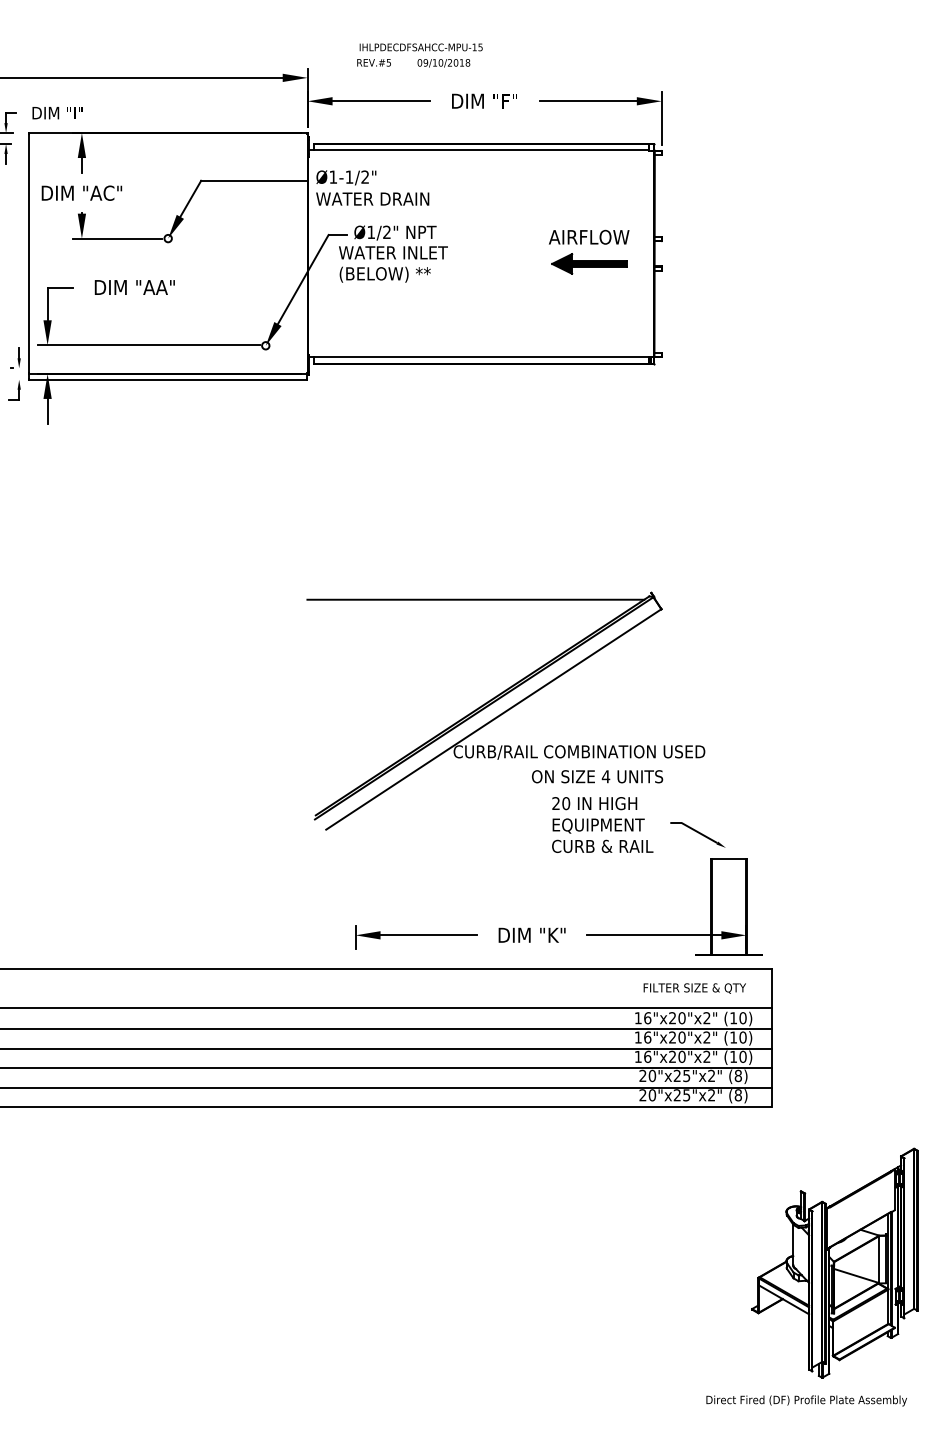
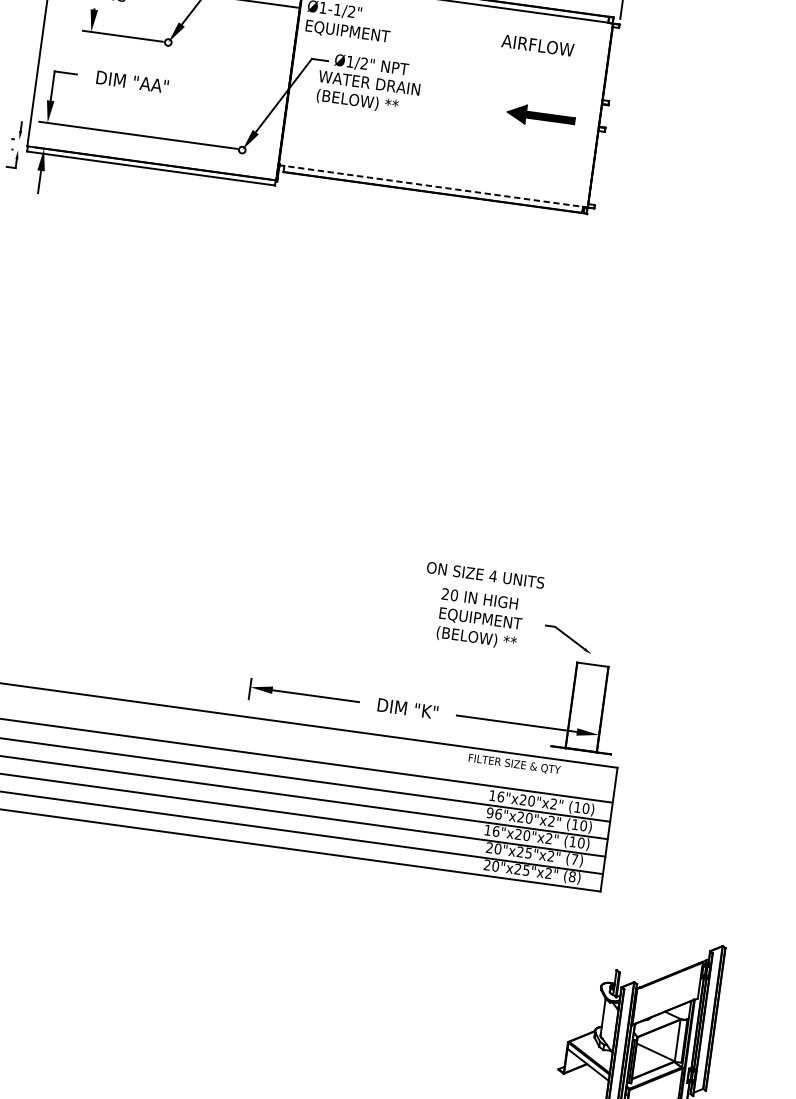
text: (372, 199) -> (355, 32), WATER DRAIN -> EQUIPMENT
text: (589, 236) -> (538, 44), moved
text: (428, 252) -> (398, 86), WATER INLET -> WATER DRAIN
line: (478, 356) -> (430, 185), solid -> dashed
part: (505, 710) -> (411, 504), removed
text: (602, 847) -> (481, 639), CURB & RAIL -> (BELOW) **
text: (694, 988) -> (514, 764), moved
text: (637, 1037) -> (489, 812), 16"x20"x2" -> 96"x20"x2"
text: (737, 1075) -> (574, 859), (8) -> (7)

